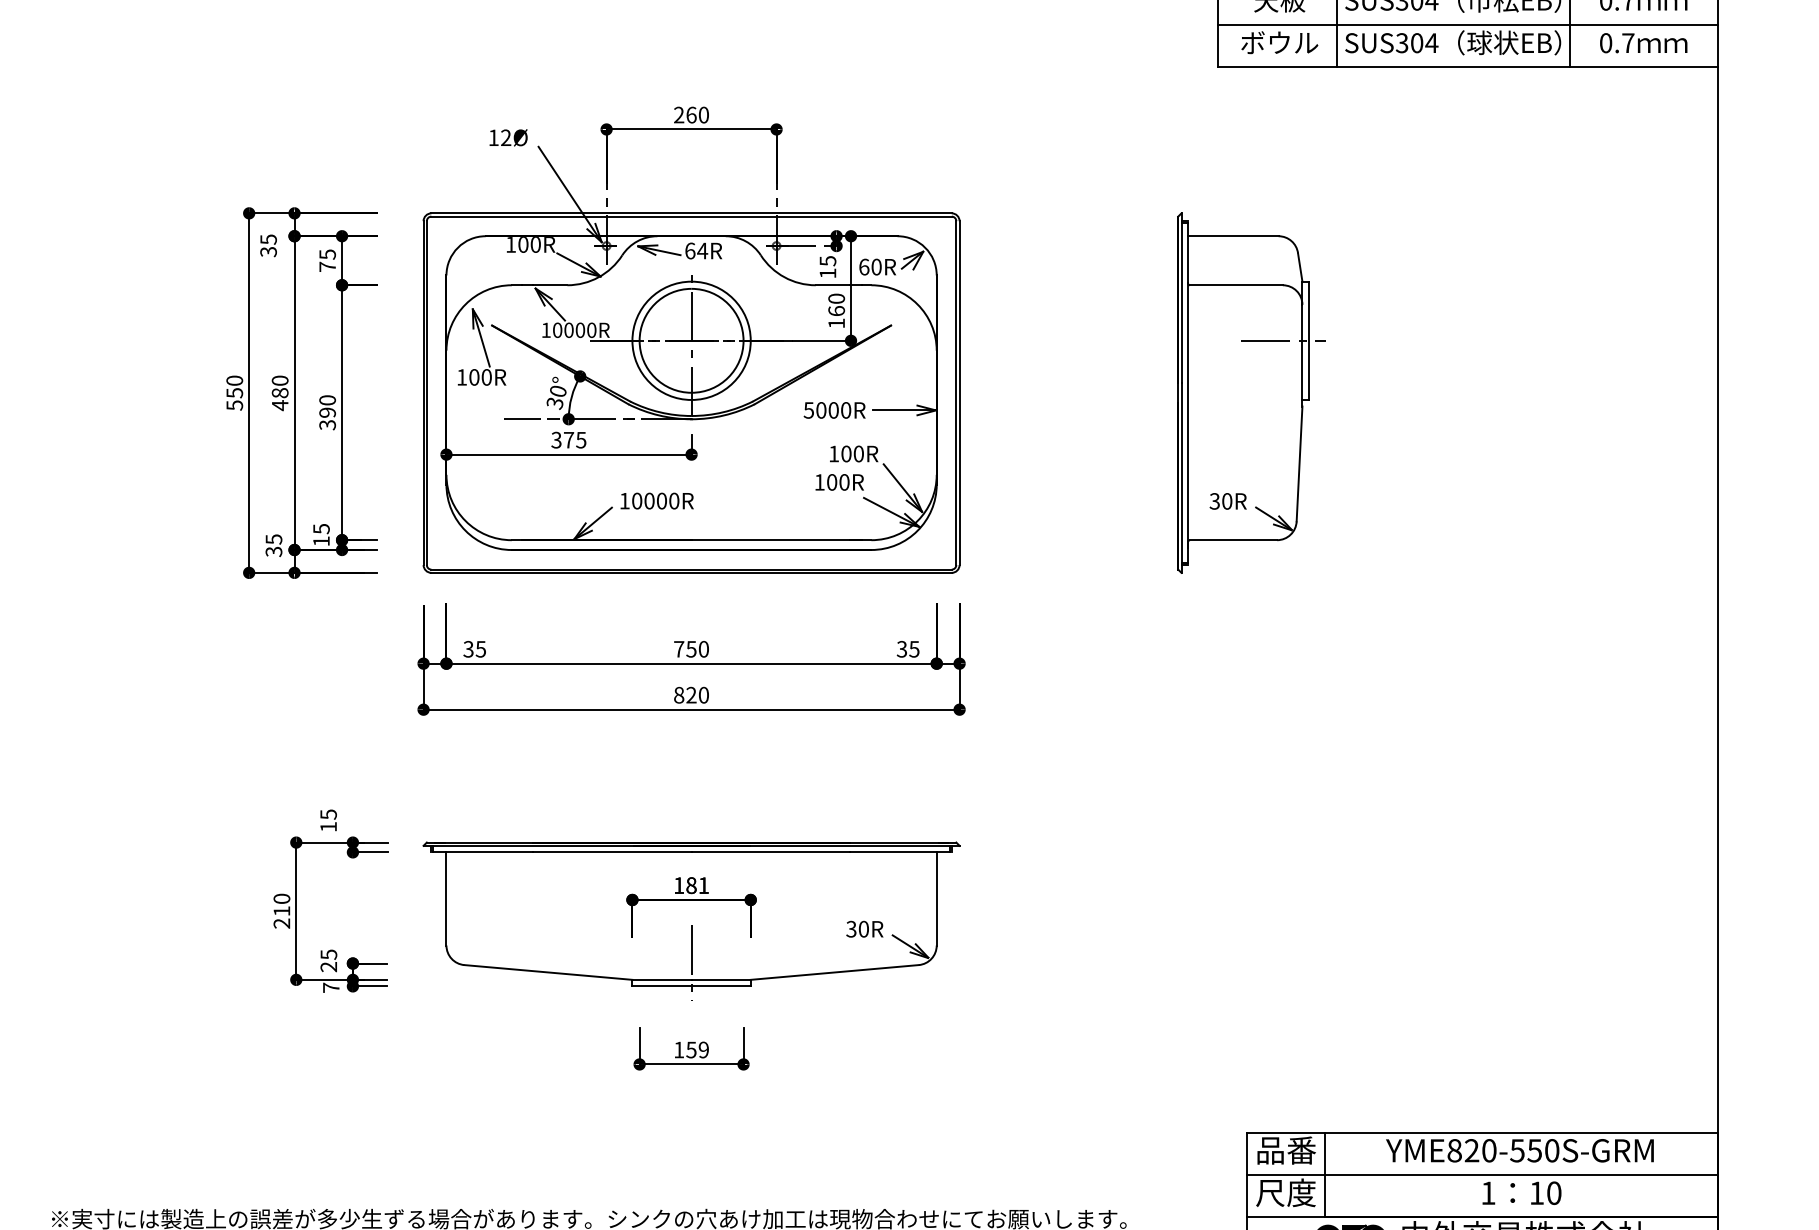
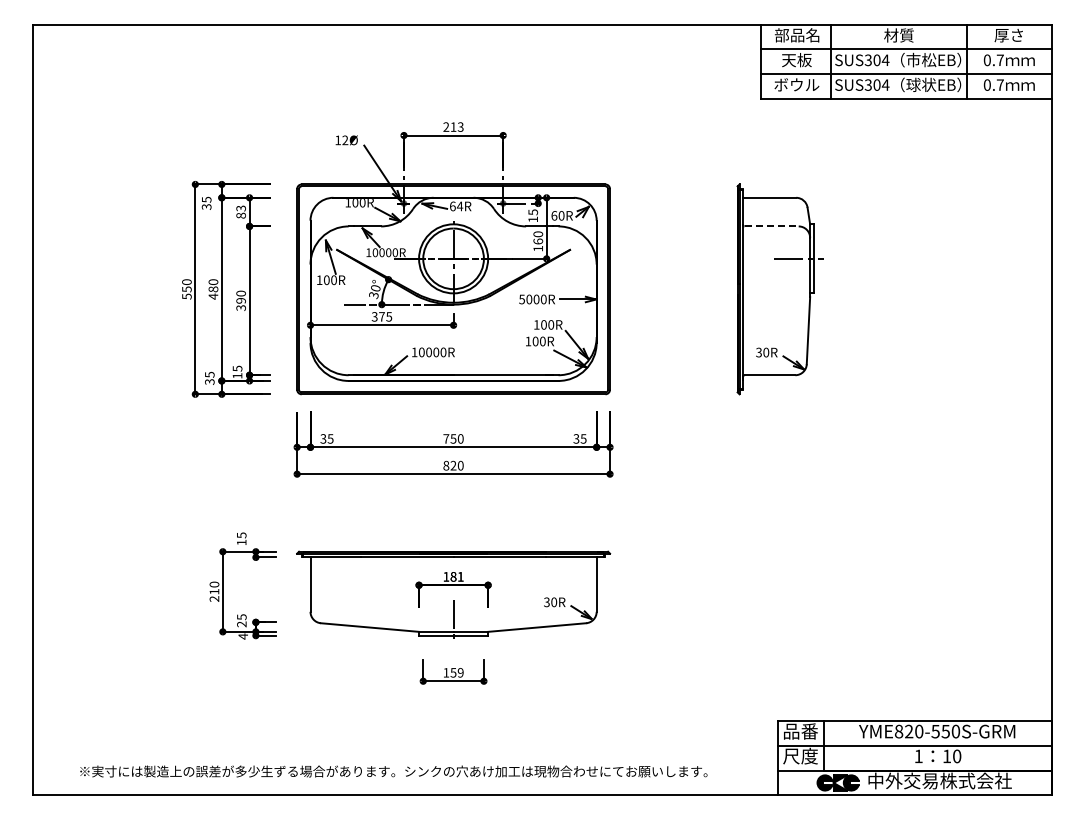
text: (696, 114) -> (456, 126), 260 -> 213
text: (326, 259) -> (240, 211), 75 -> 83
line: (1237, 285) -> (772, 226), solid -> dashed
text: (329, 987) -> (242, 636), 7 -> 4

